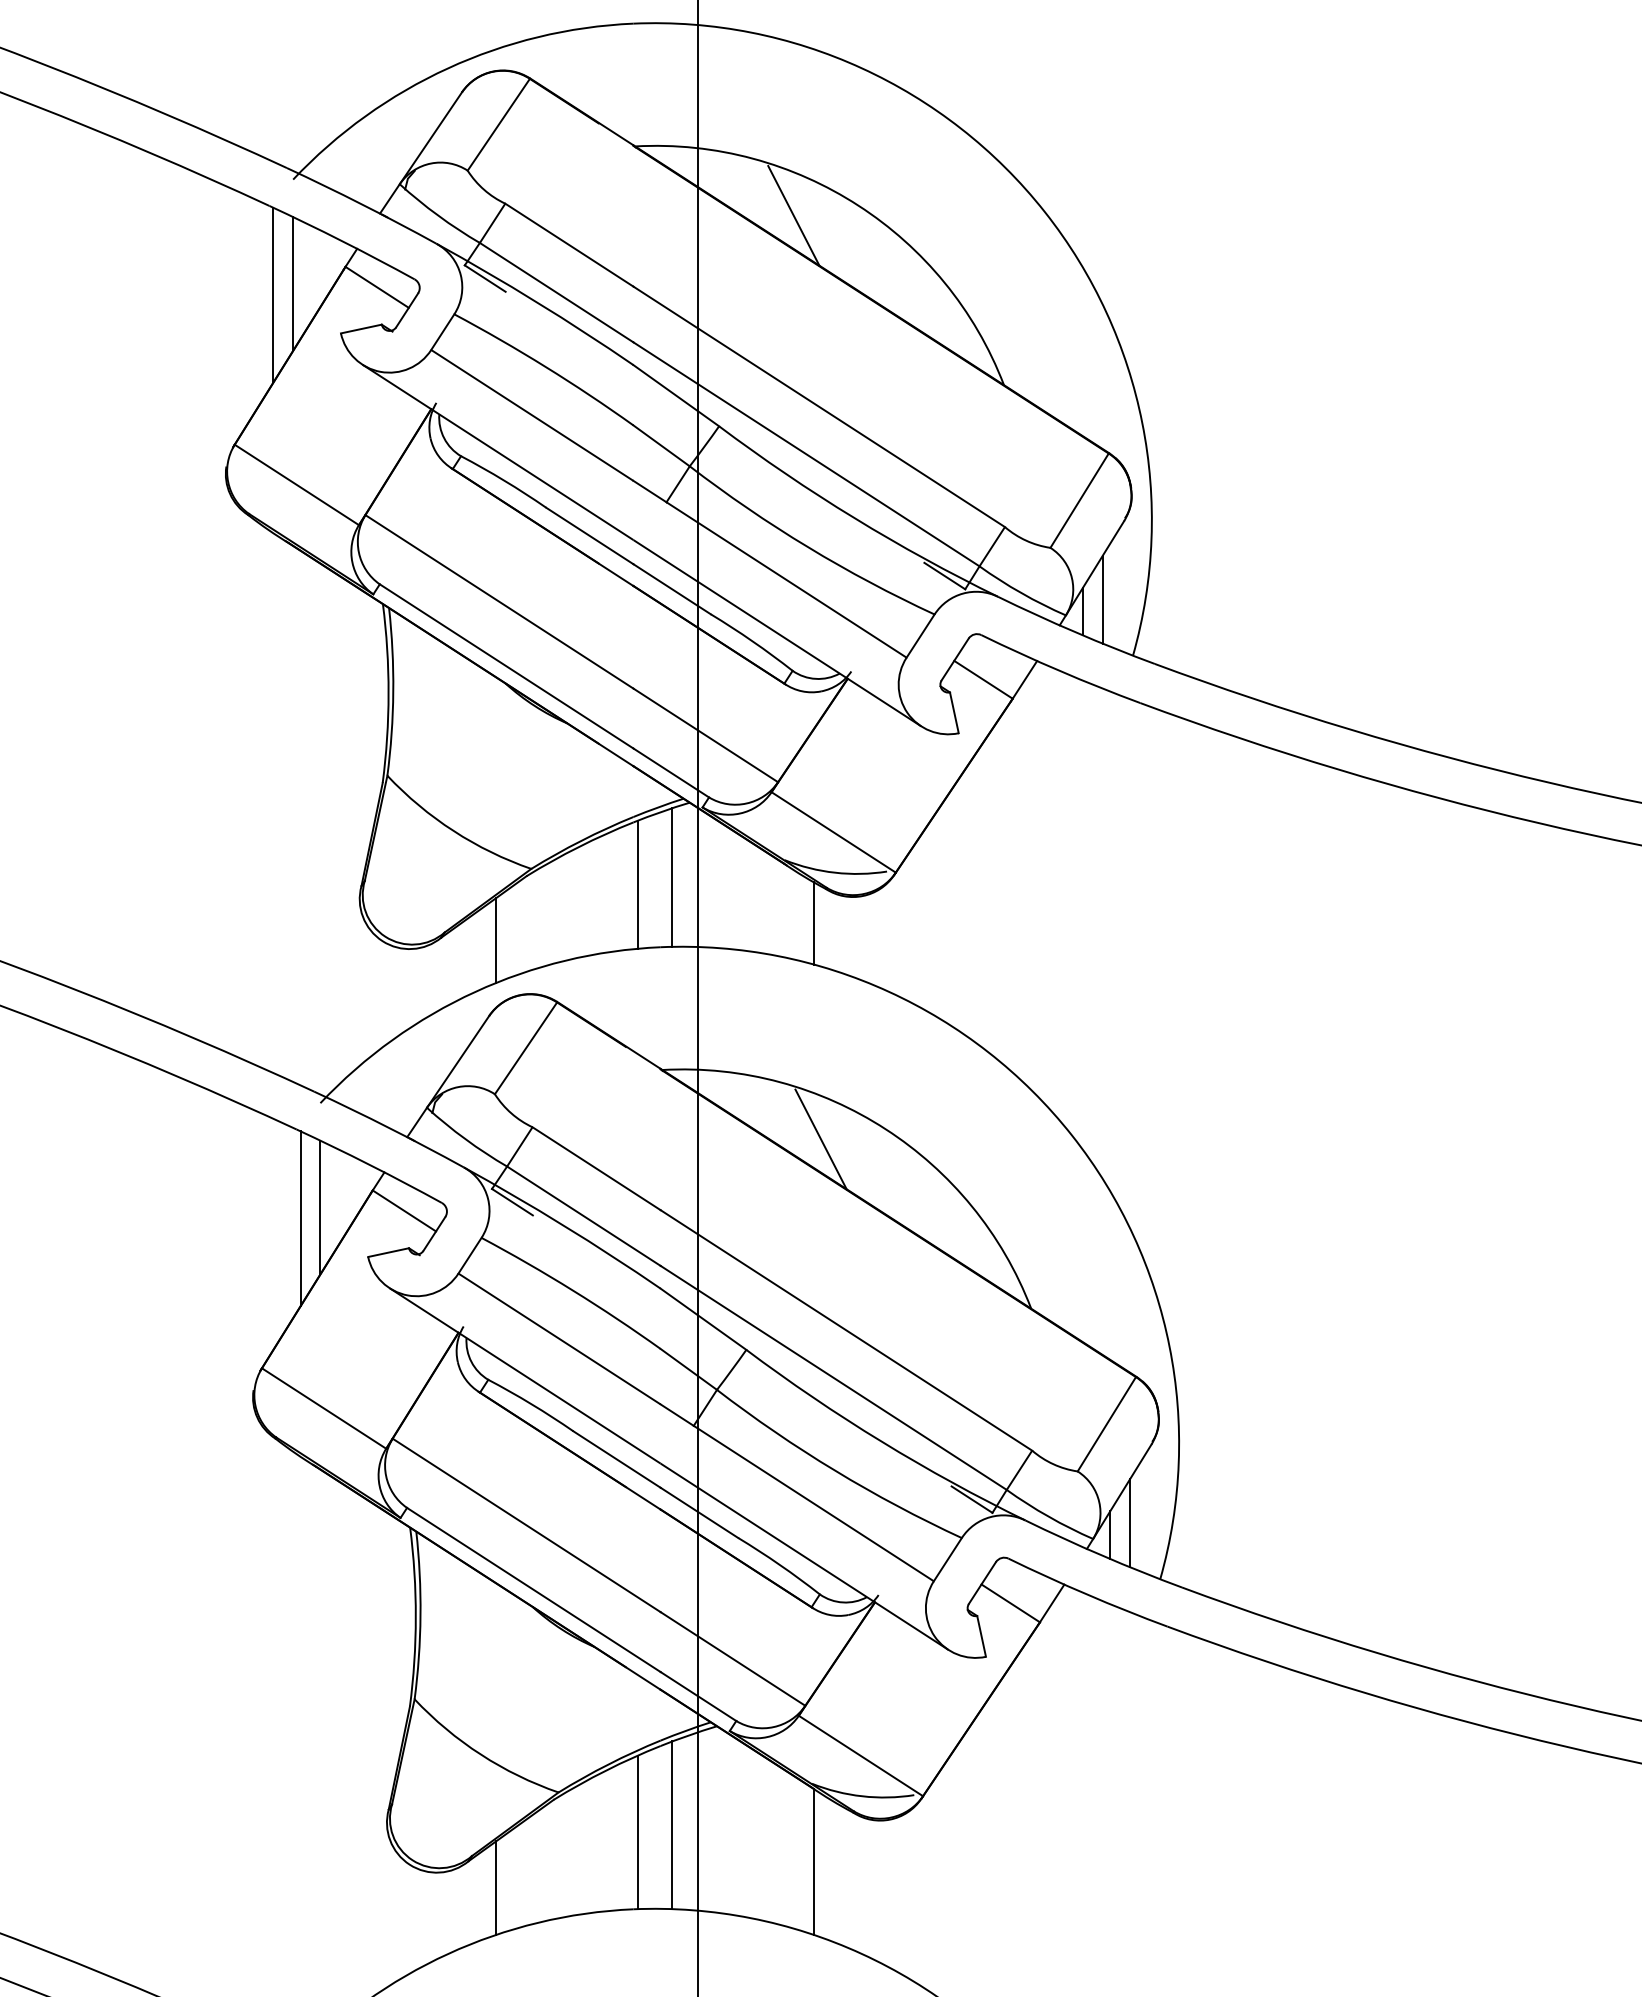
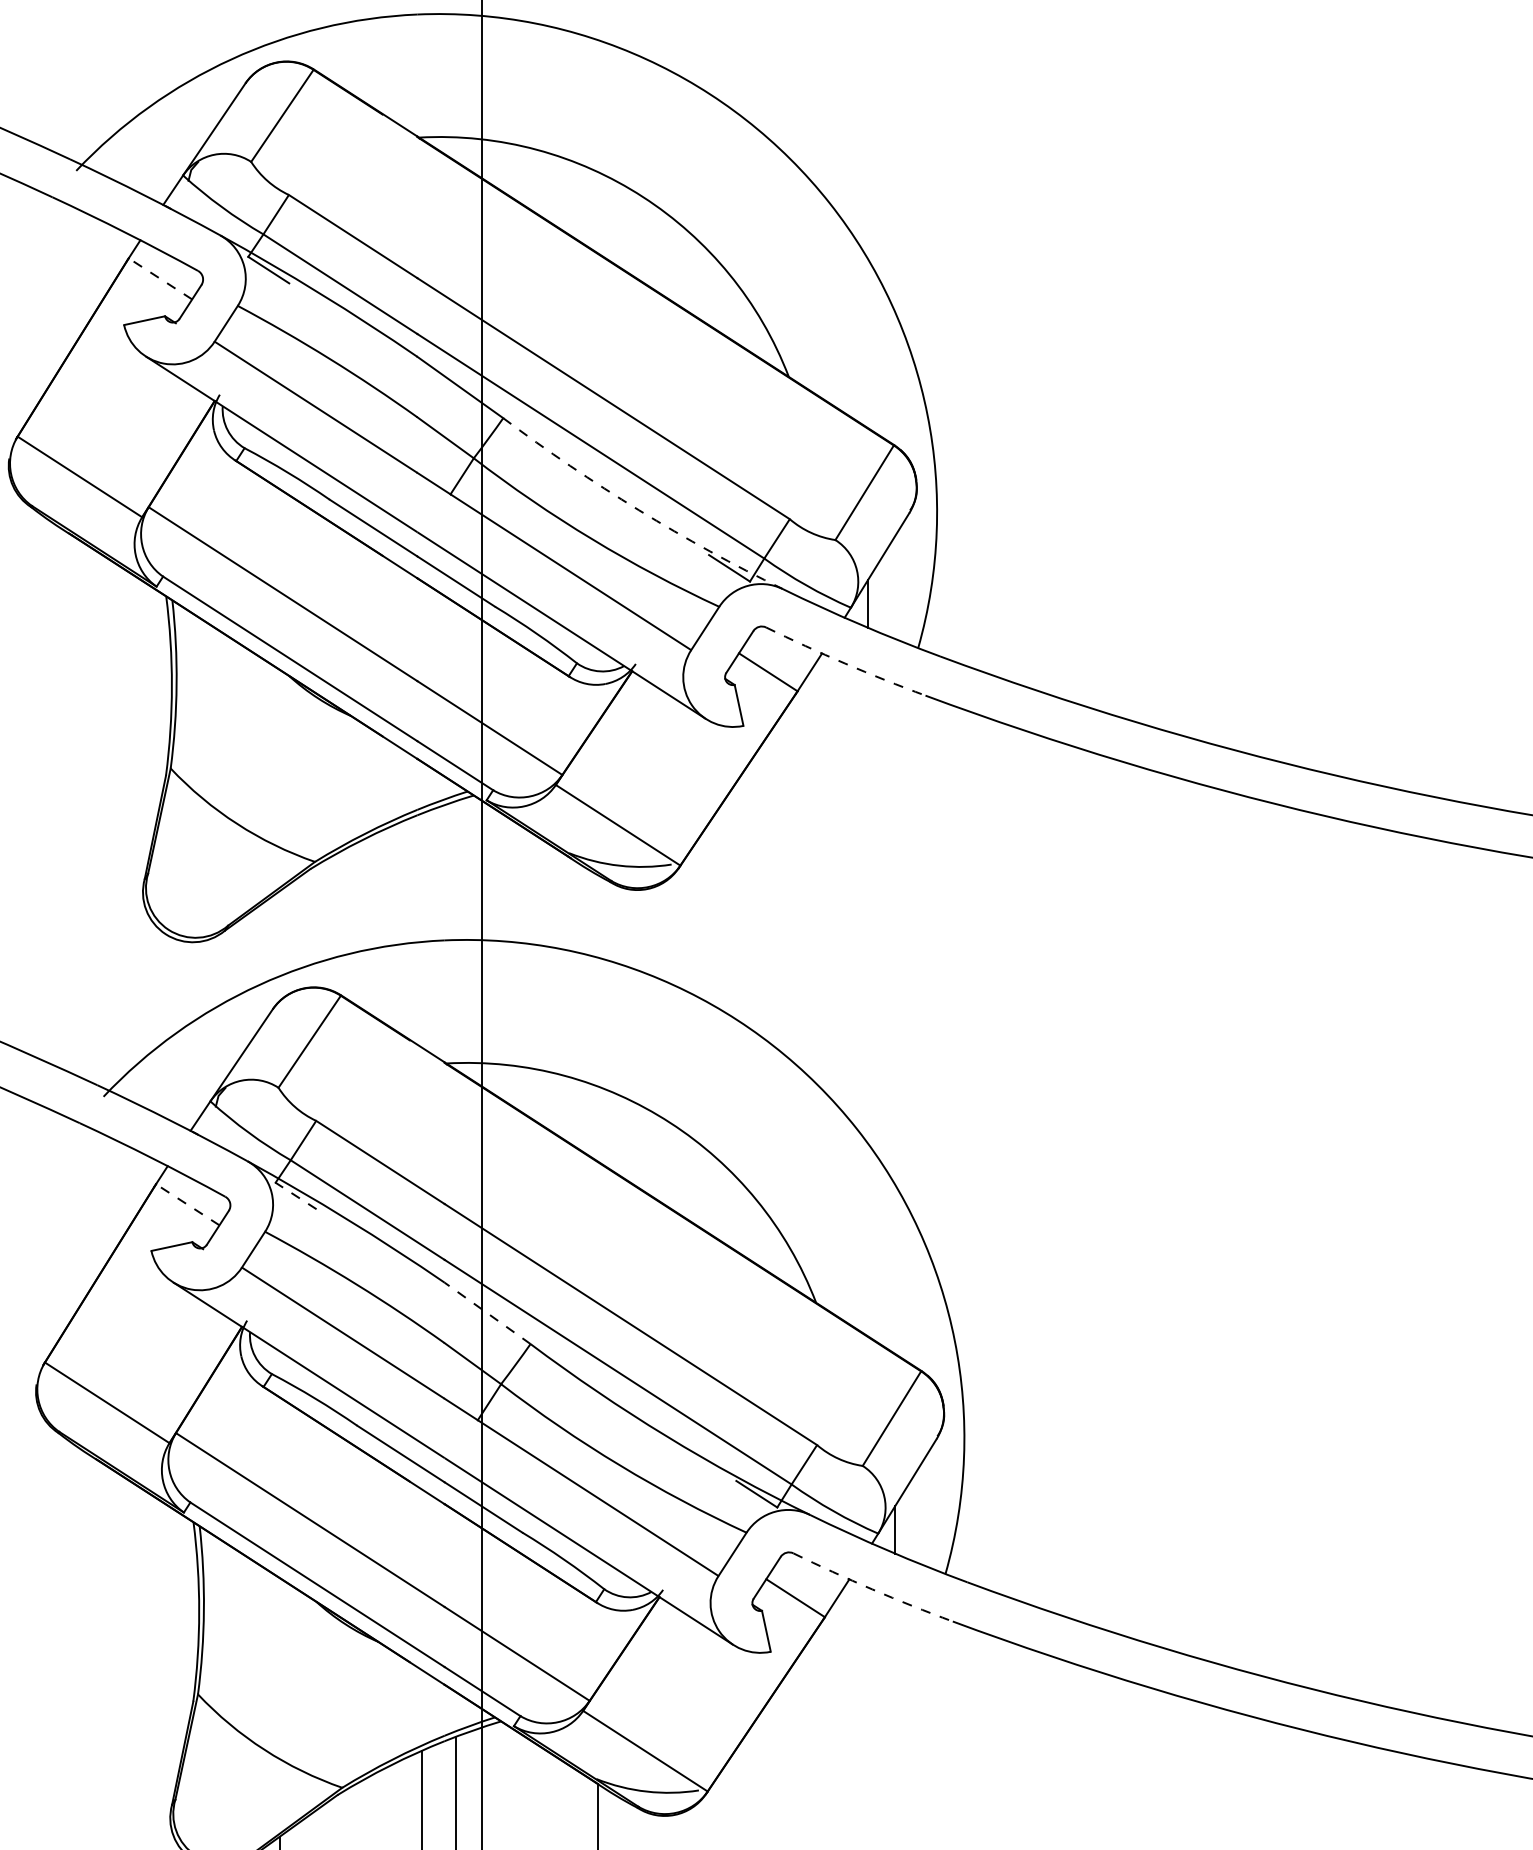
line: (793, 215) -> (577, 206), removed
line: (293, 283) -> (76, 275), removed
line: (377, 287) -> (160, 279), solid -> dashed
line: (273, 294) -> (56, 286), removed
arc: (854, 518) -> (638, 510), solid -> dashed
line: (1102, 599) -> (887, 591), removed
arc: (1060, 671) -> (845, 663), solid -> dashed
line: (672, 877) -> (456, 870), removed
line: (637, 884) -> (421, 877), removed
line: (813, 923) -> (597, 916), removed
line: (496, 940) -> (280, 933), removed
line: (820, 1139) -> (604, 1133), removed
line: (512, 1201) -> (296, 1195), solid -> dashed
line: (320, 1207) -> (103, 1201), removed
line: (404, 1210) -> (187, 1204), solid -> dashed
line: (300, 1218) -> (83, 1212), removed
line: (703, 1319) -> (487, 1313), solid -> dashed
line: (1130, 1523) -> (915, 1518), removed
arc: (1087, 1594) -> (872, 1589), solid -> dashed

